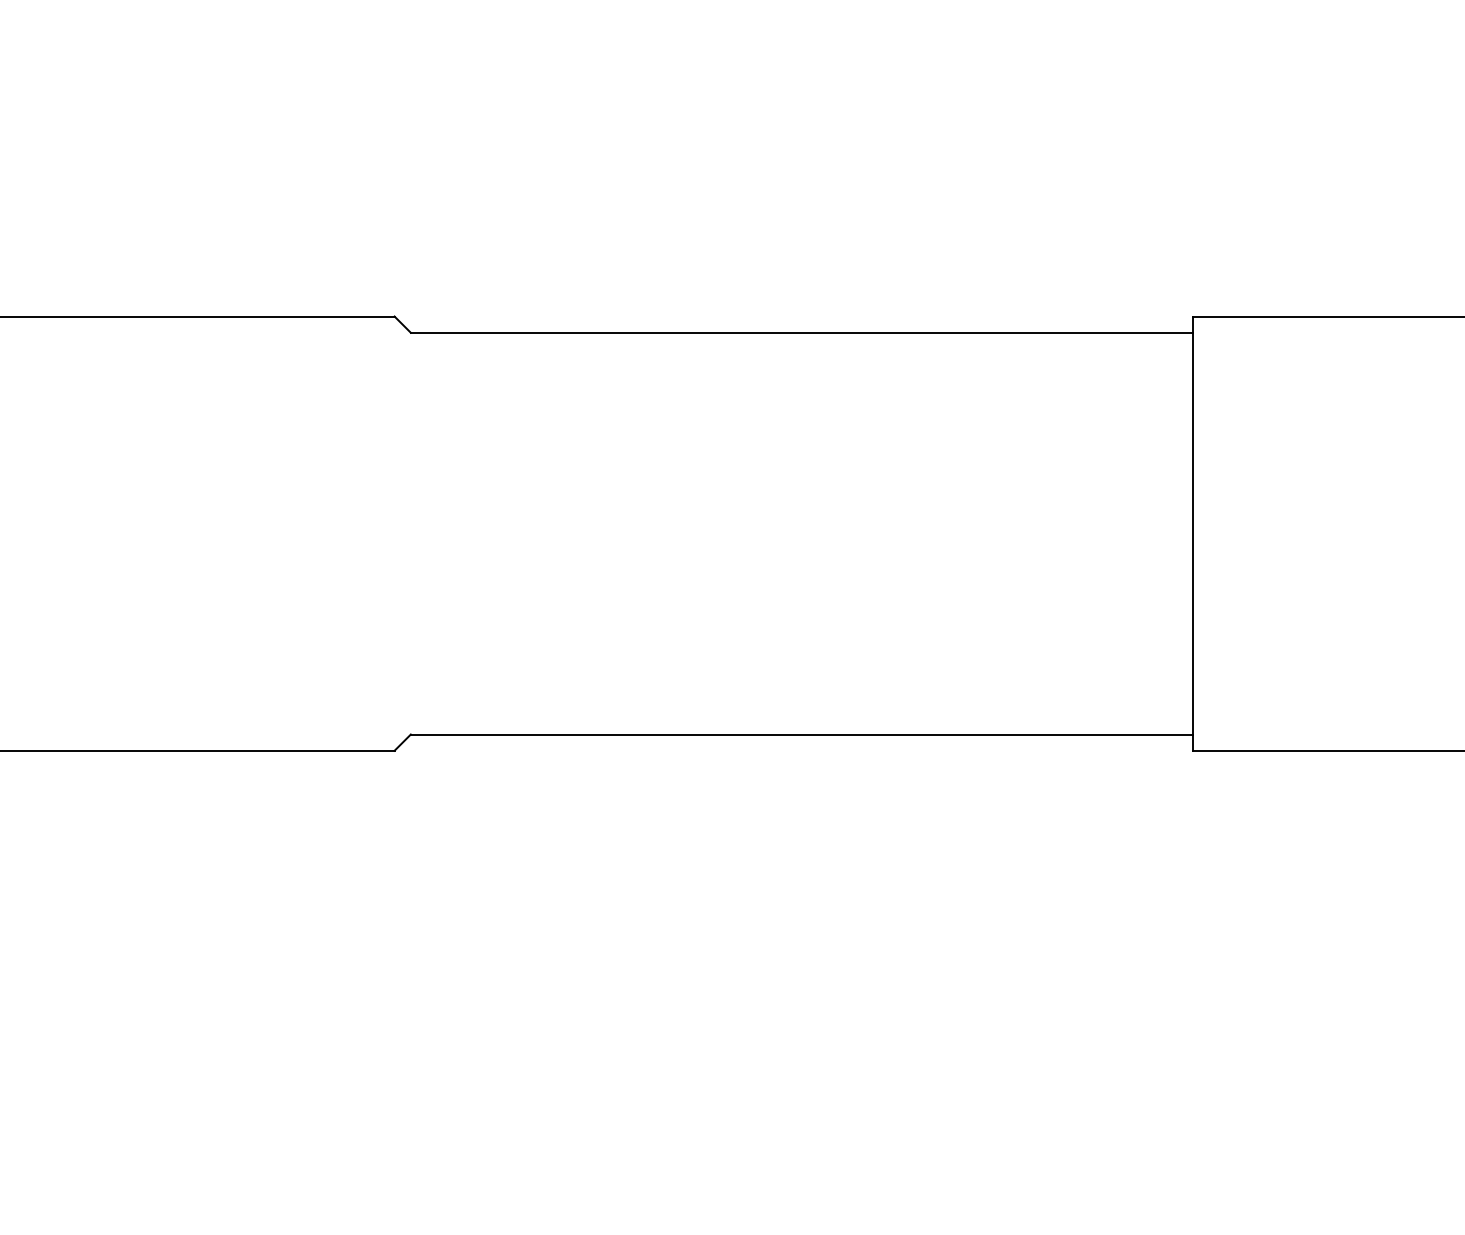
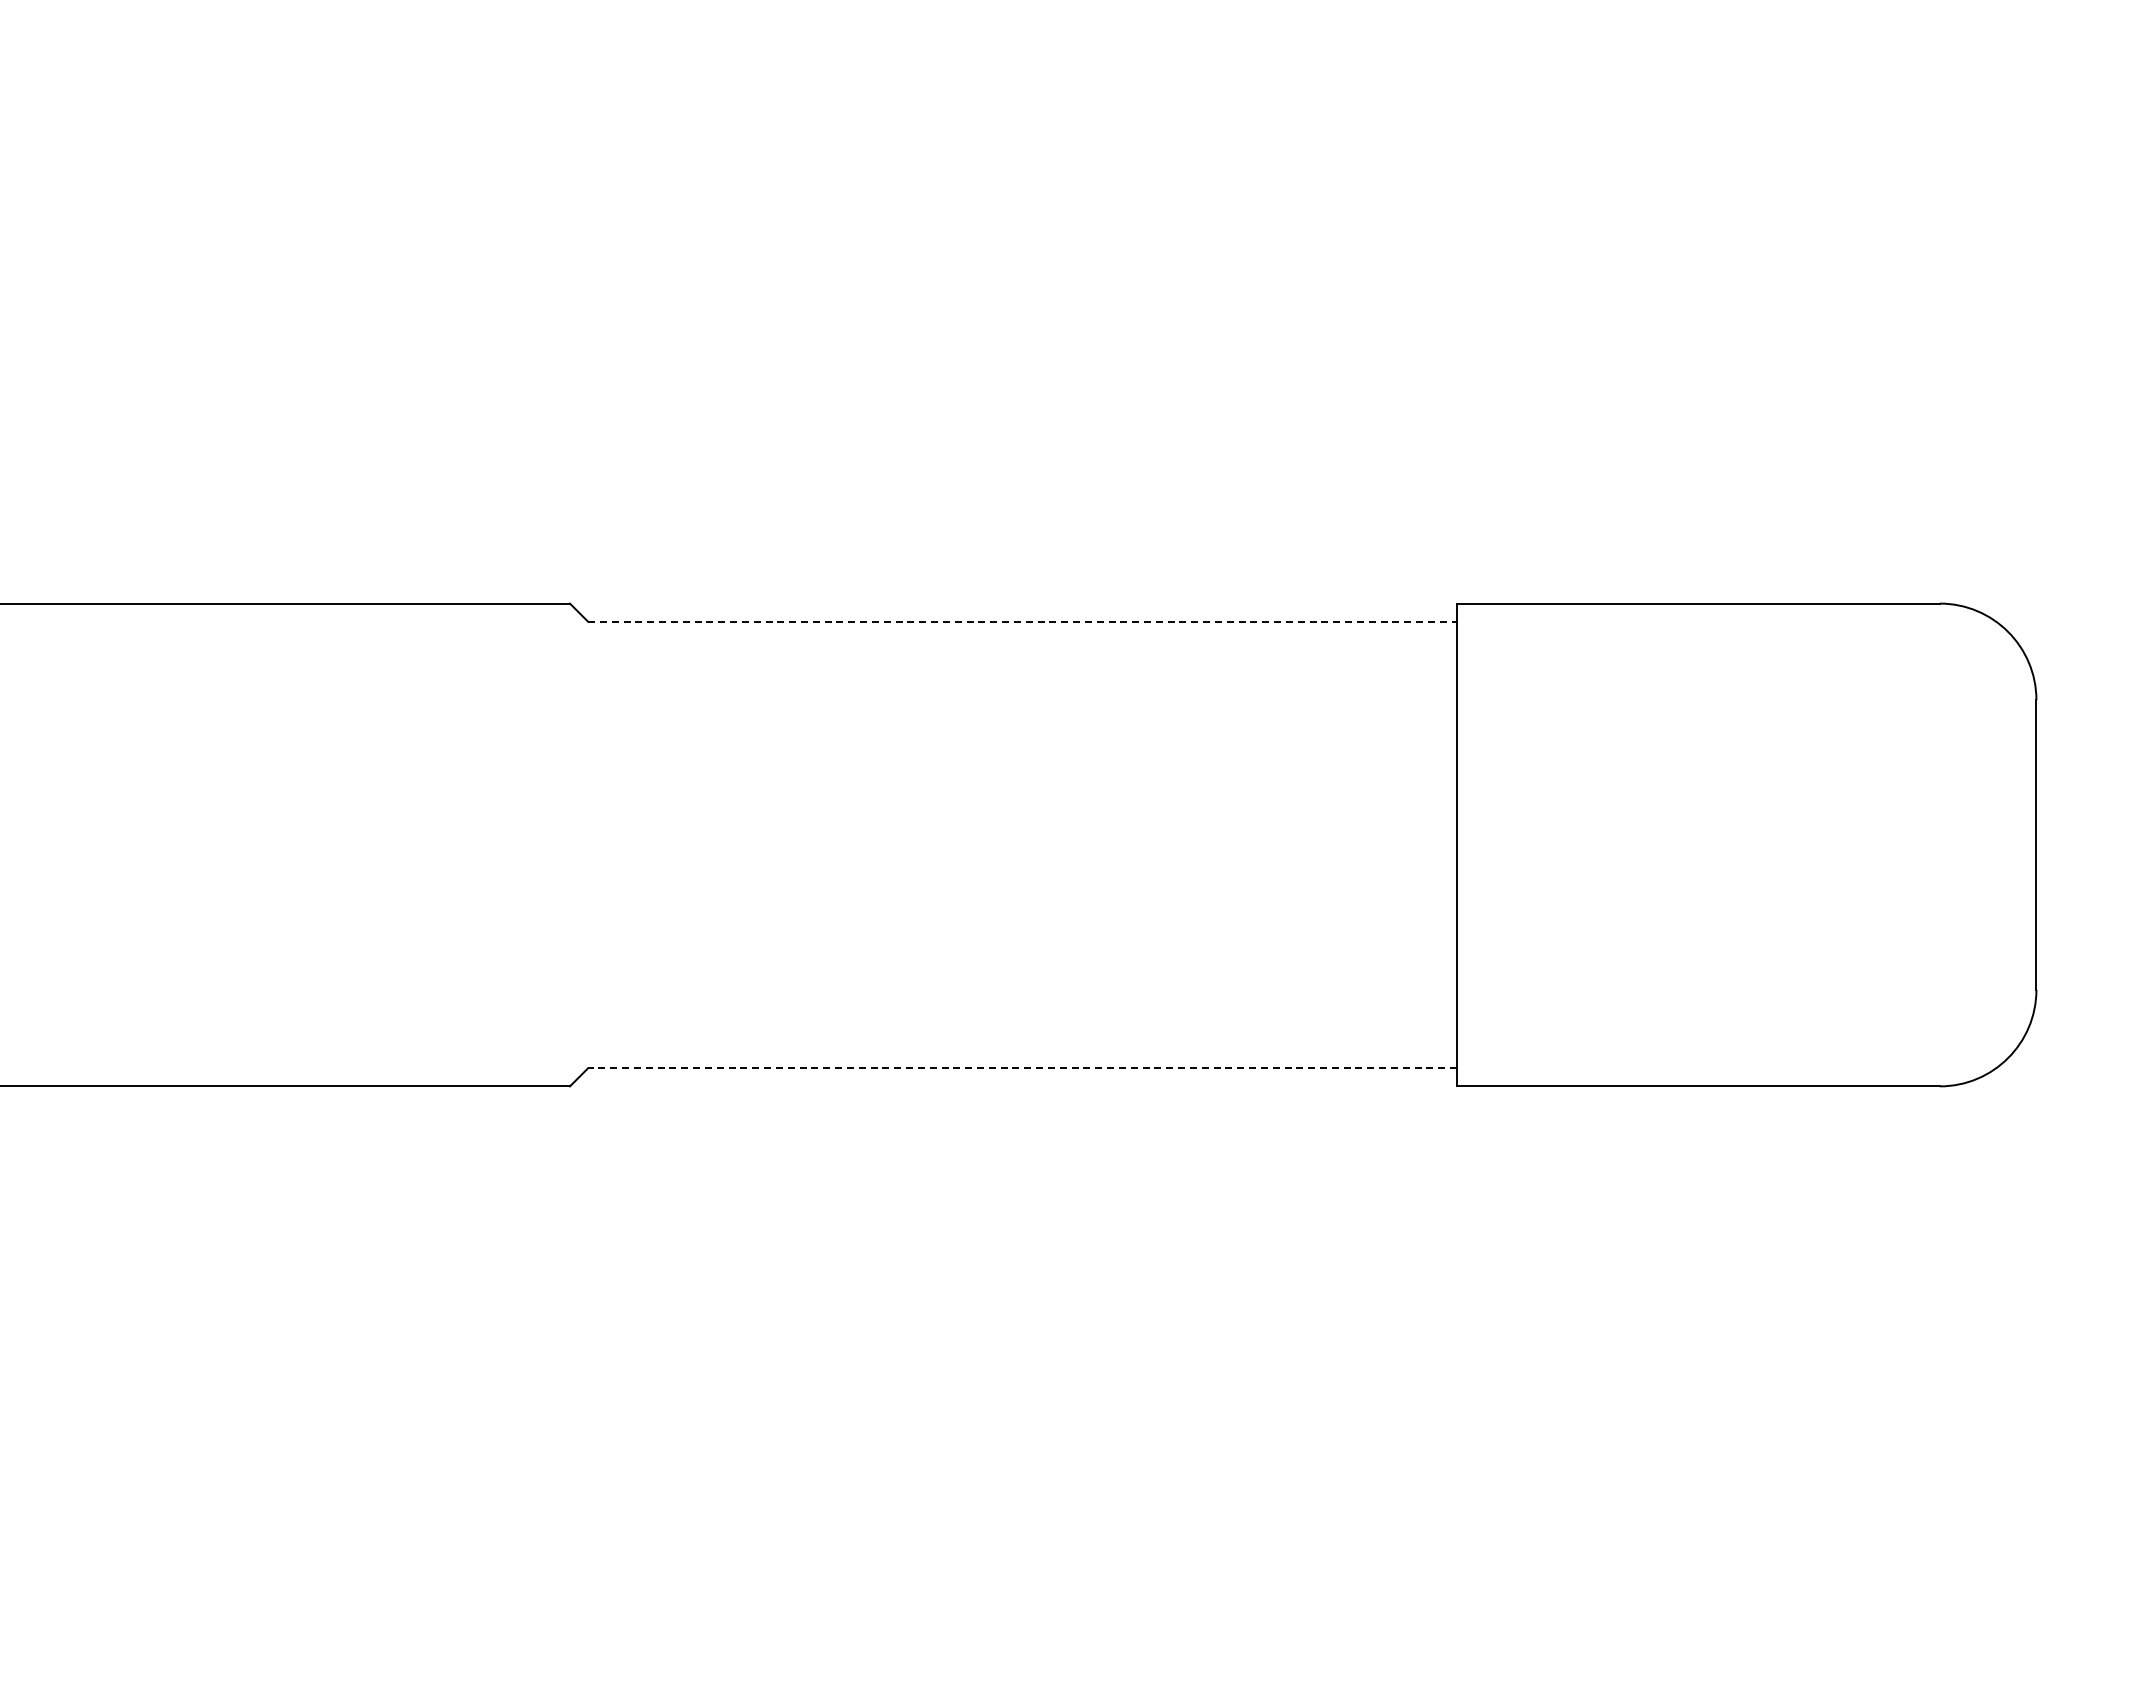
line: (801, 332) -> (1022, 621), solid -> dashed
line: (801, 734) -> (1022, 1068), solid -> dashed

